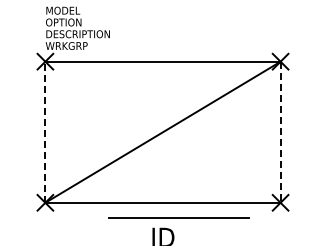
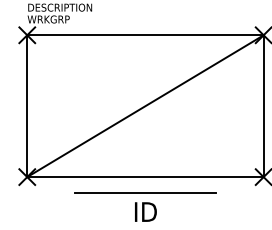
line: (45, 132) -> (27, 106), dashed -> solid
line: (280, 132) -> (263, 106), dashed -> solid
line: (178, 217) -> (144, 191), moved

